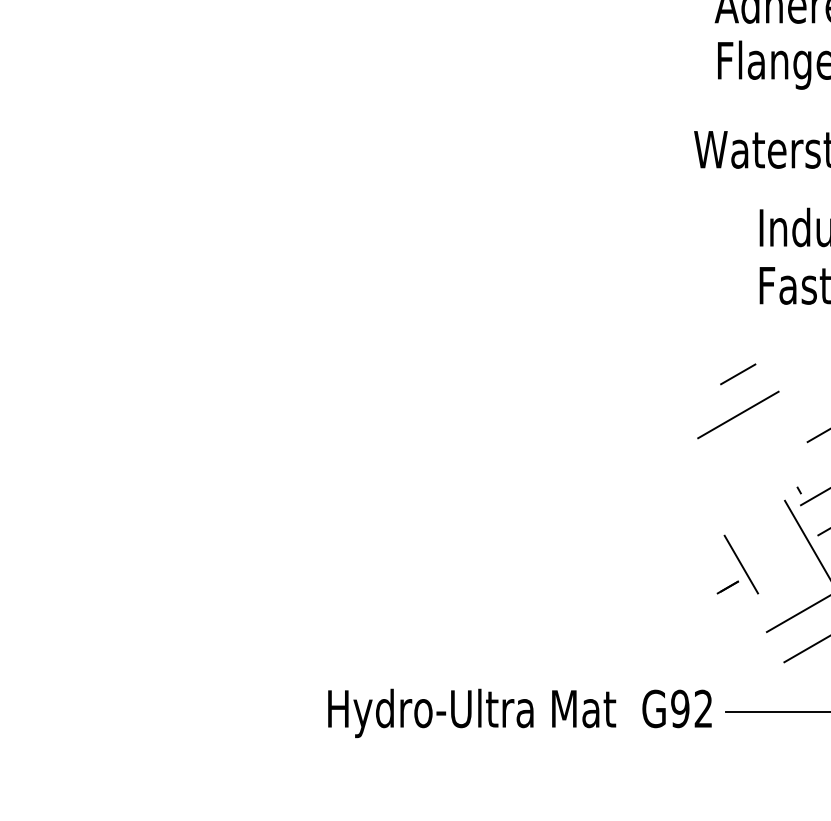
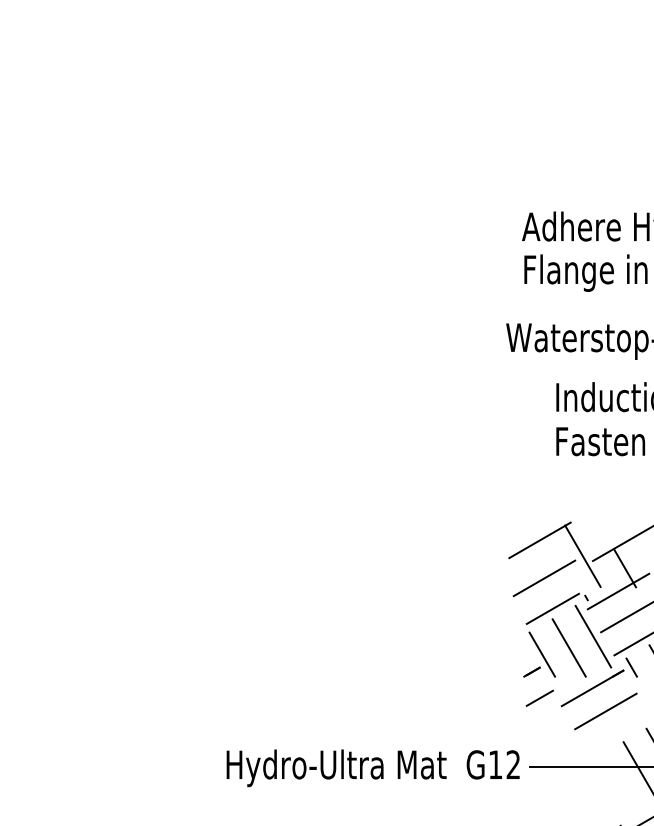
line: (737, 373) -> (539, 697), moved
line: (793, 434) -> (582, 555), added
line: (744, 464) -> (544, 578), added
line: (754, 504) -> (552, 608), added
line: (775, 555) -> (568, 647), added
text: (680, 708) -> (495, 764), G92 -> G12

